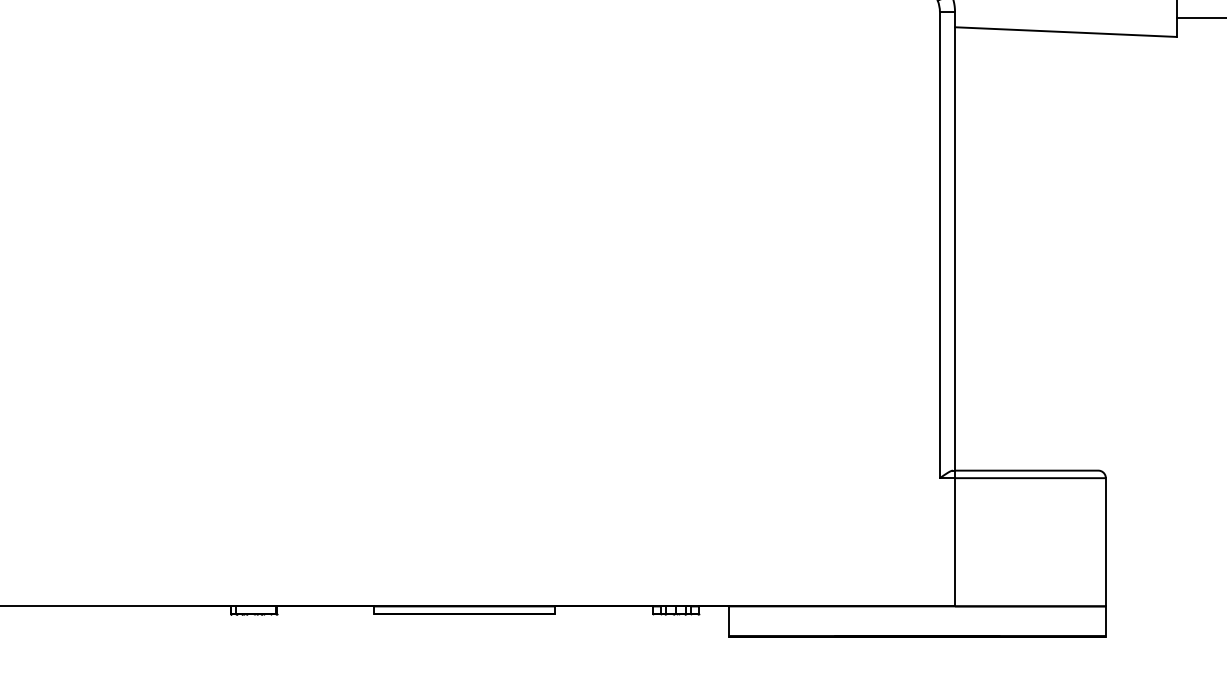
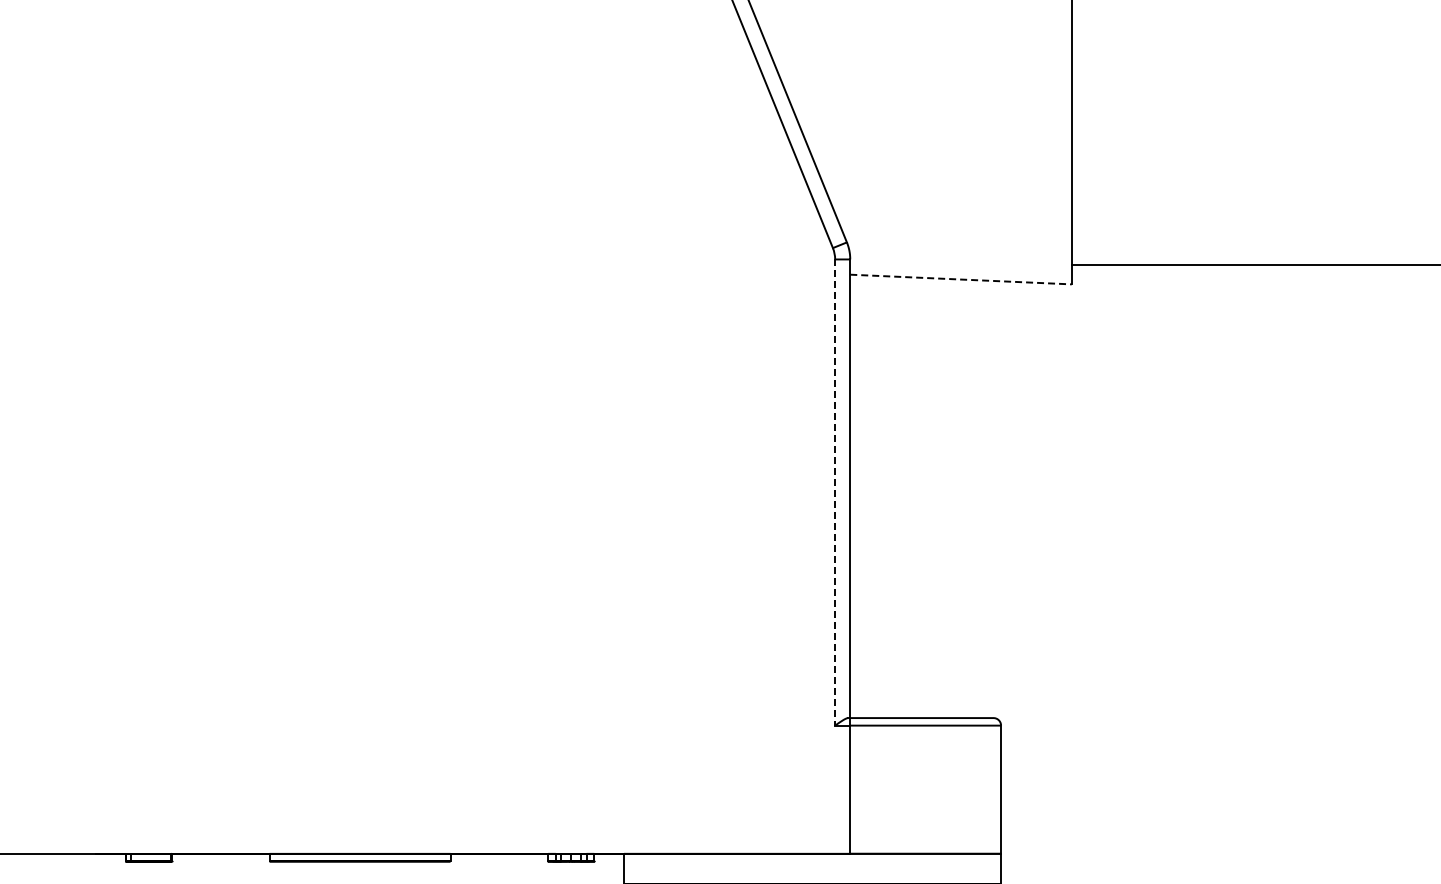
line: (1066, 32) -> (961, 279), solid -> dashed
line: (940, 246) -> (835, 493), solid -> dashed

